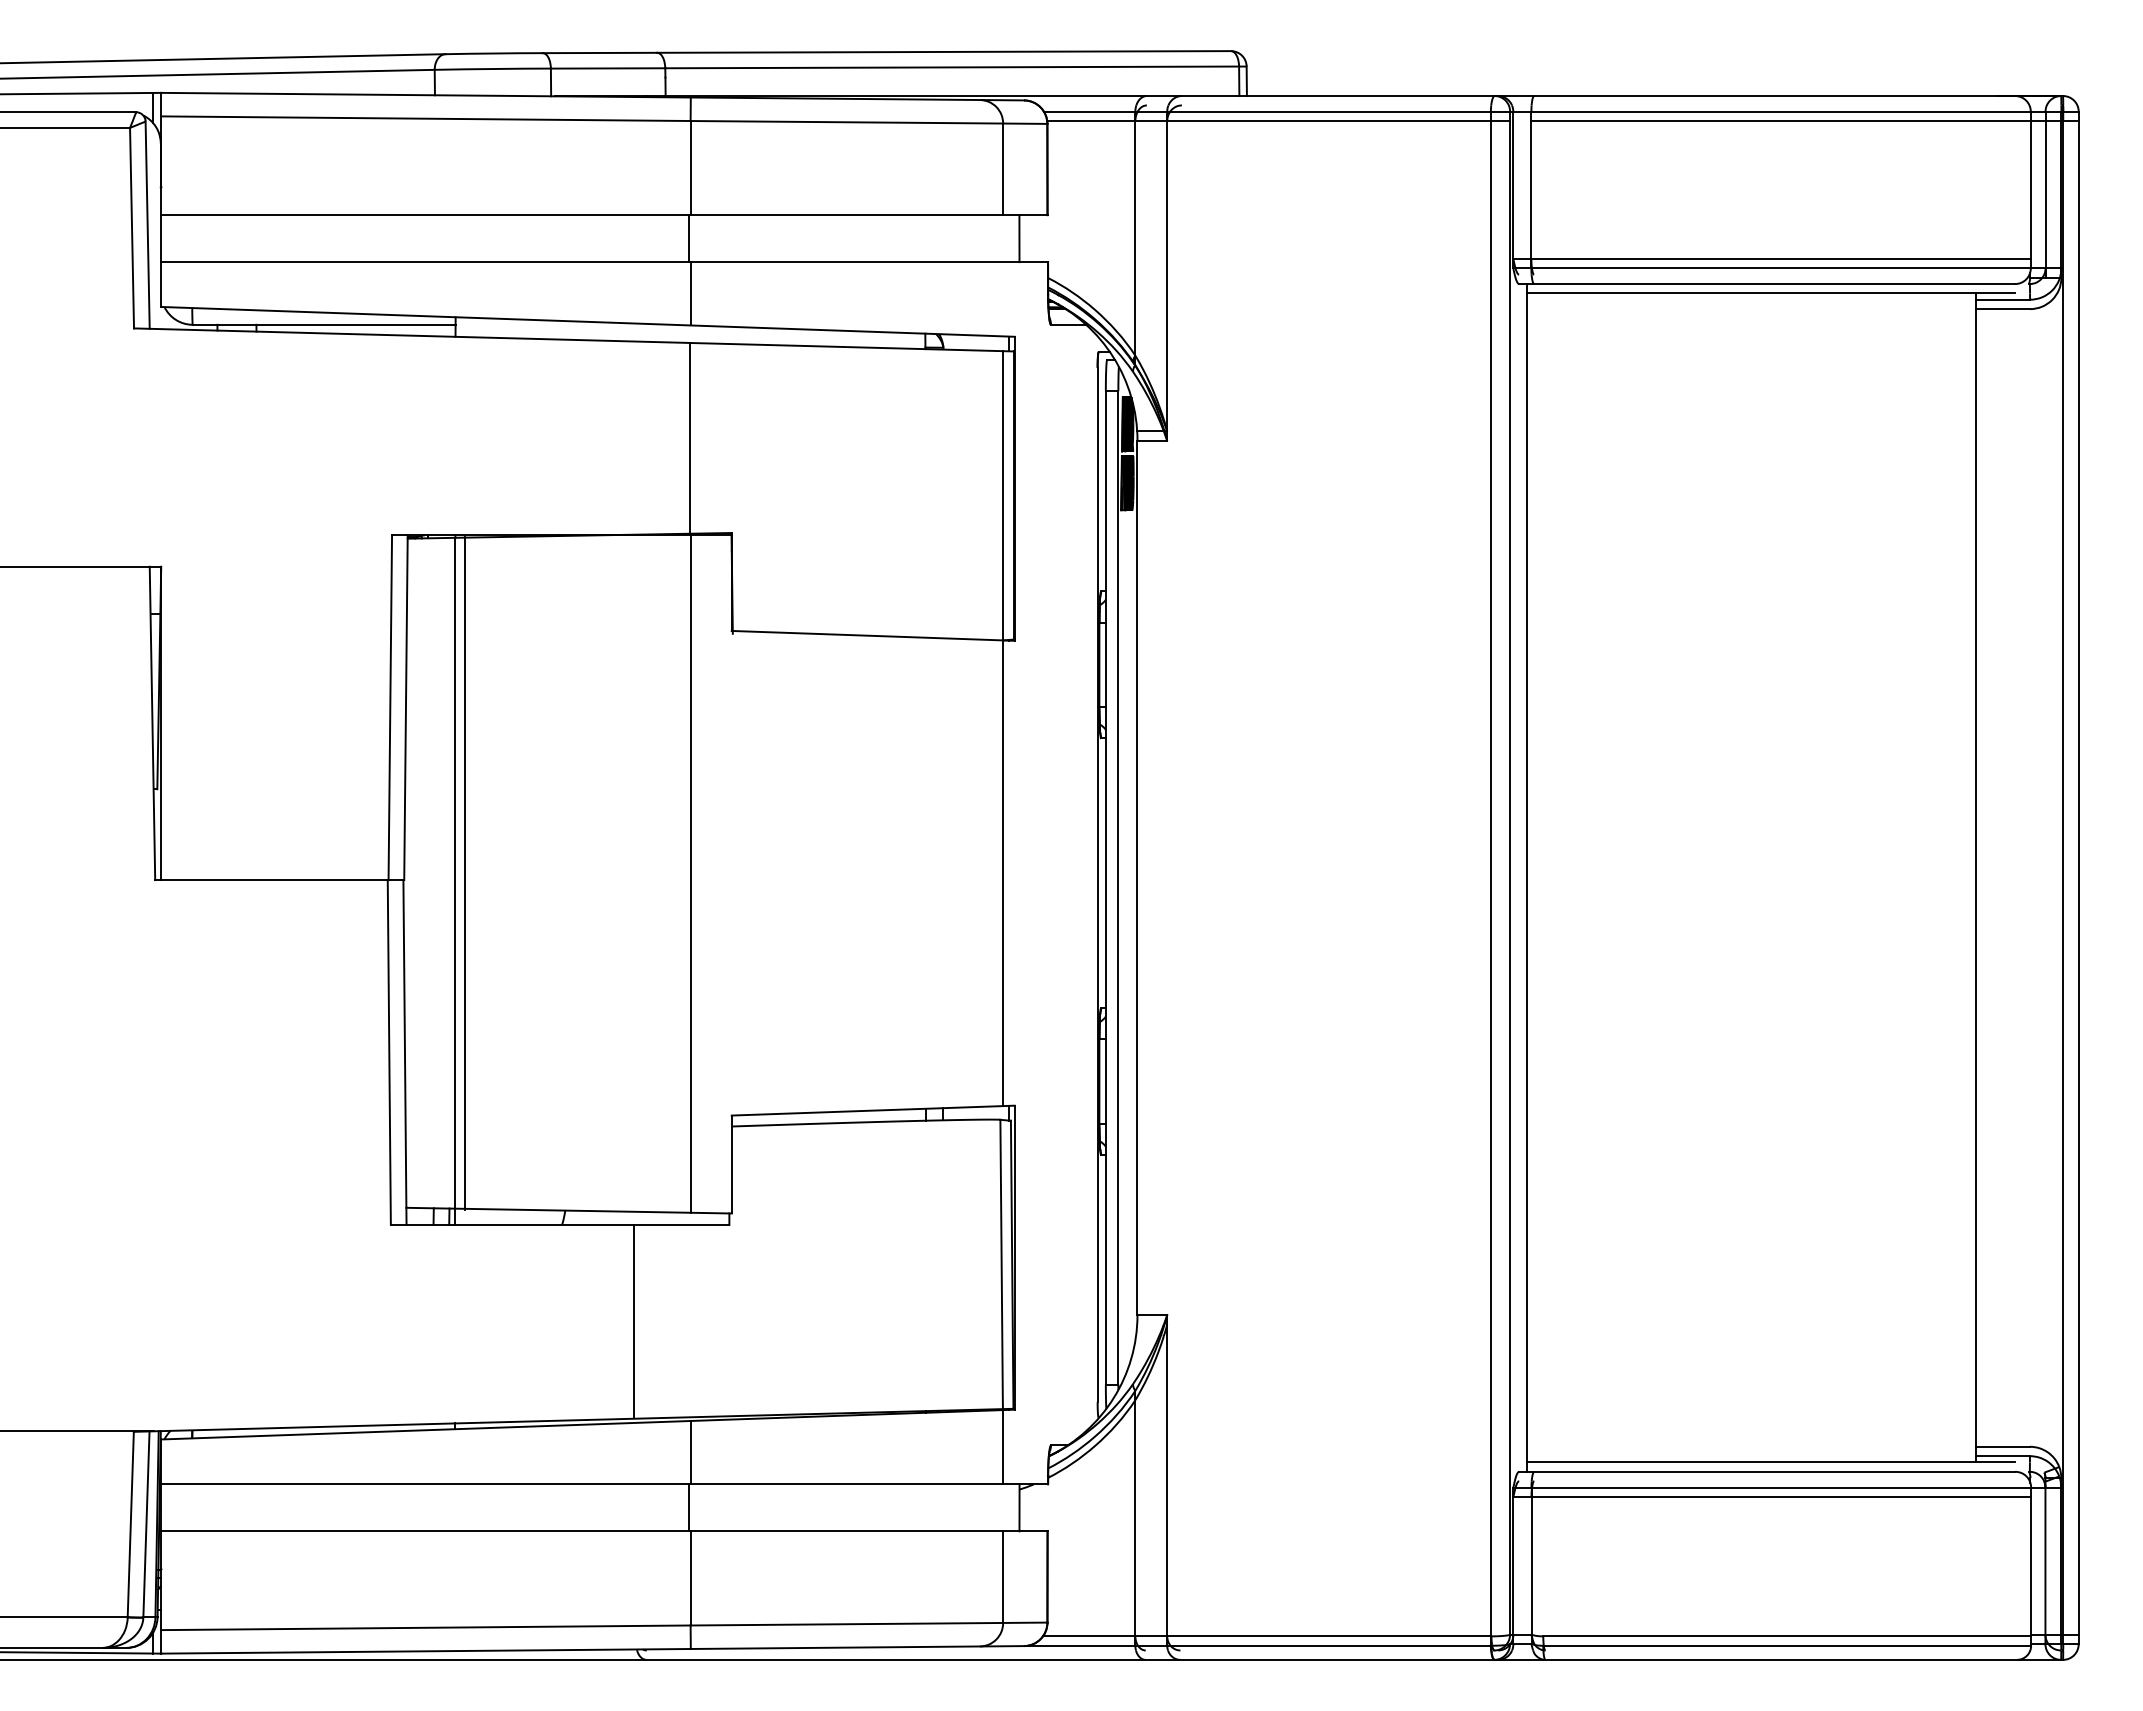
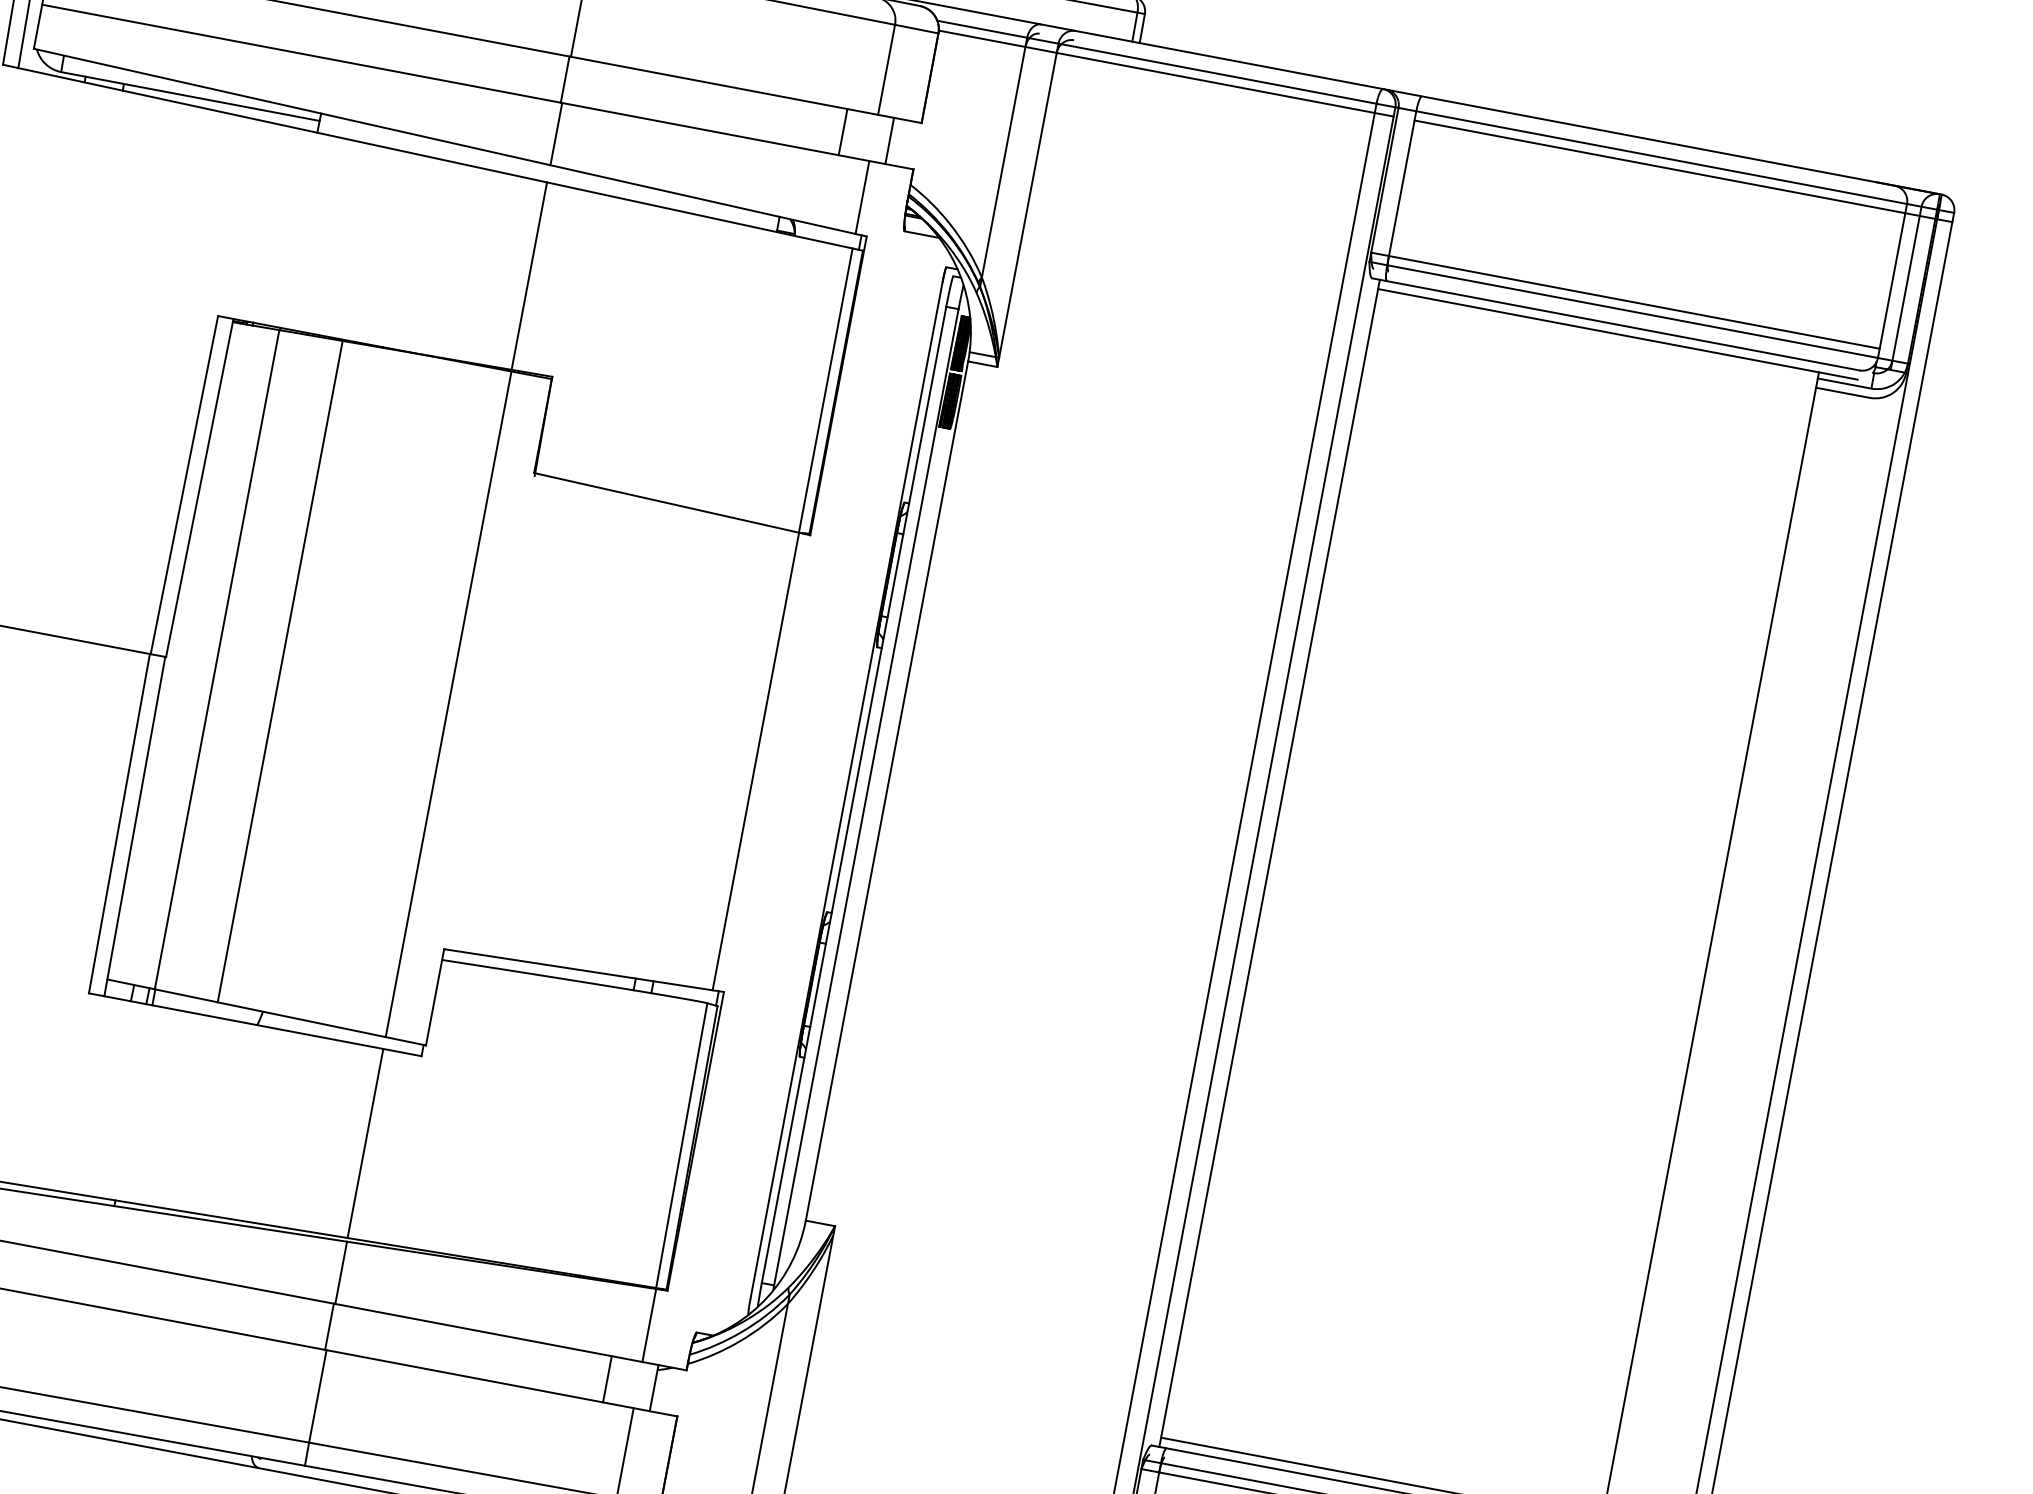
line: (971, 238) -> (842, 131), added
line: (1003, 299) -> (862, 197), added
line: (465, 872) -> (280, 670), moved
line: (634, 1320) -> (365, 1142), moved
line: (971, 1507) -> (607, 1378), added

